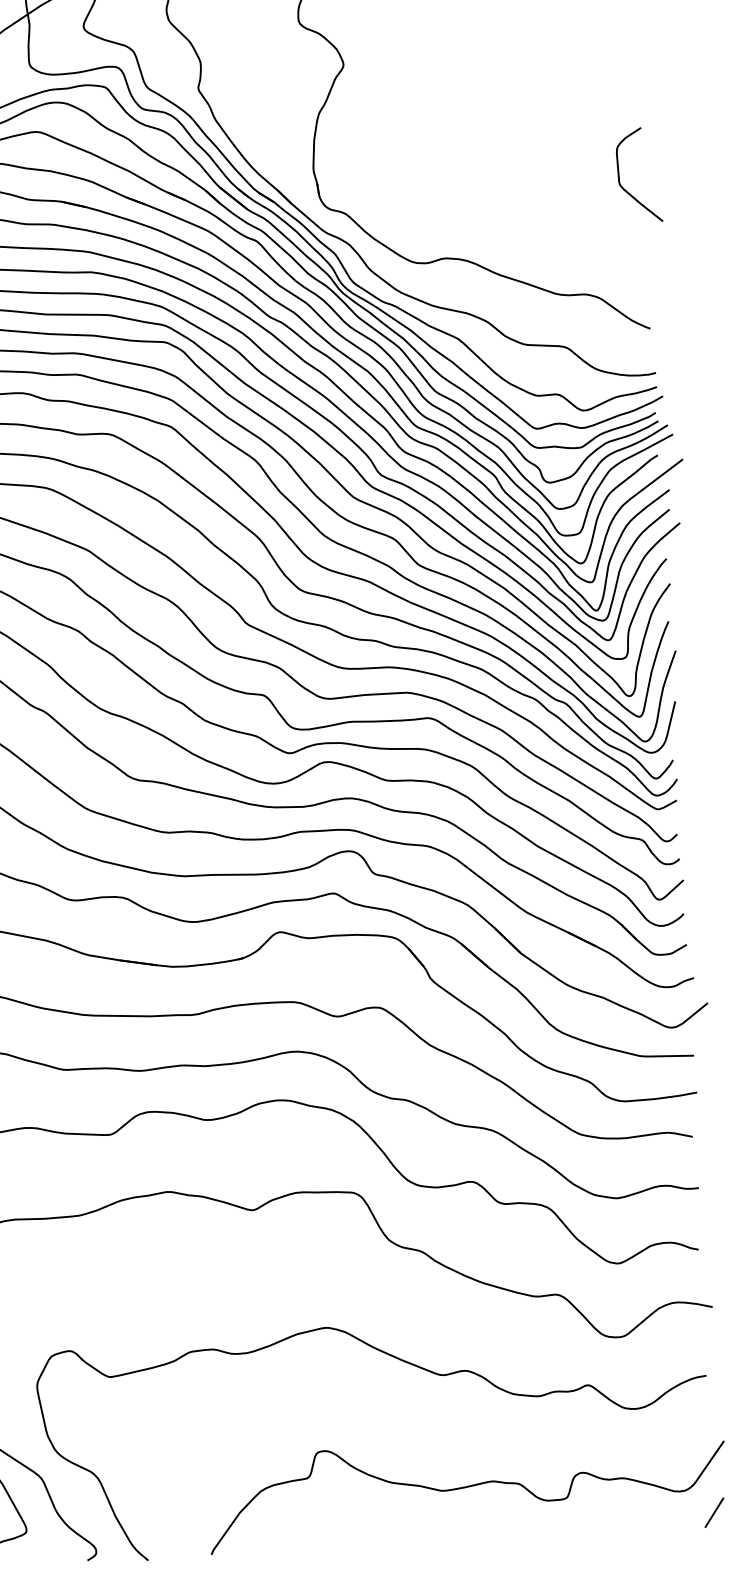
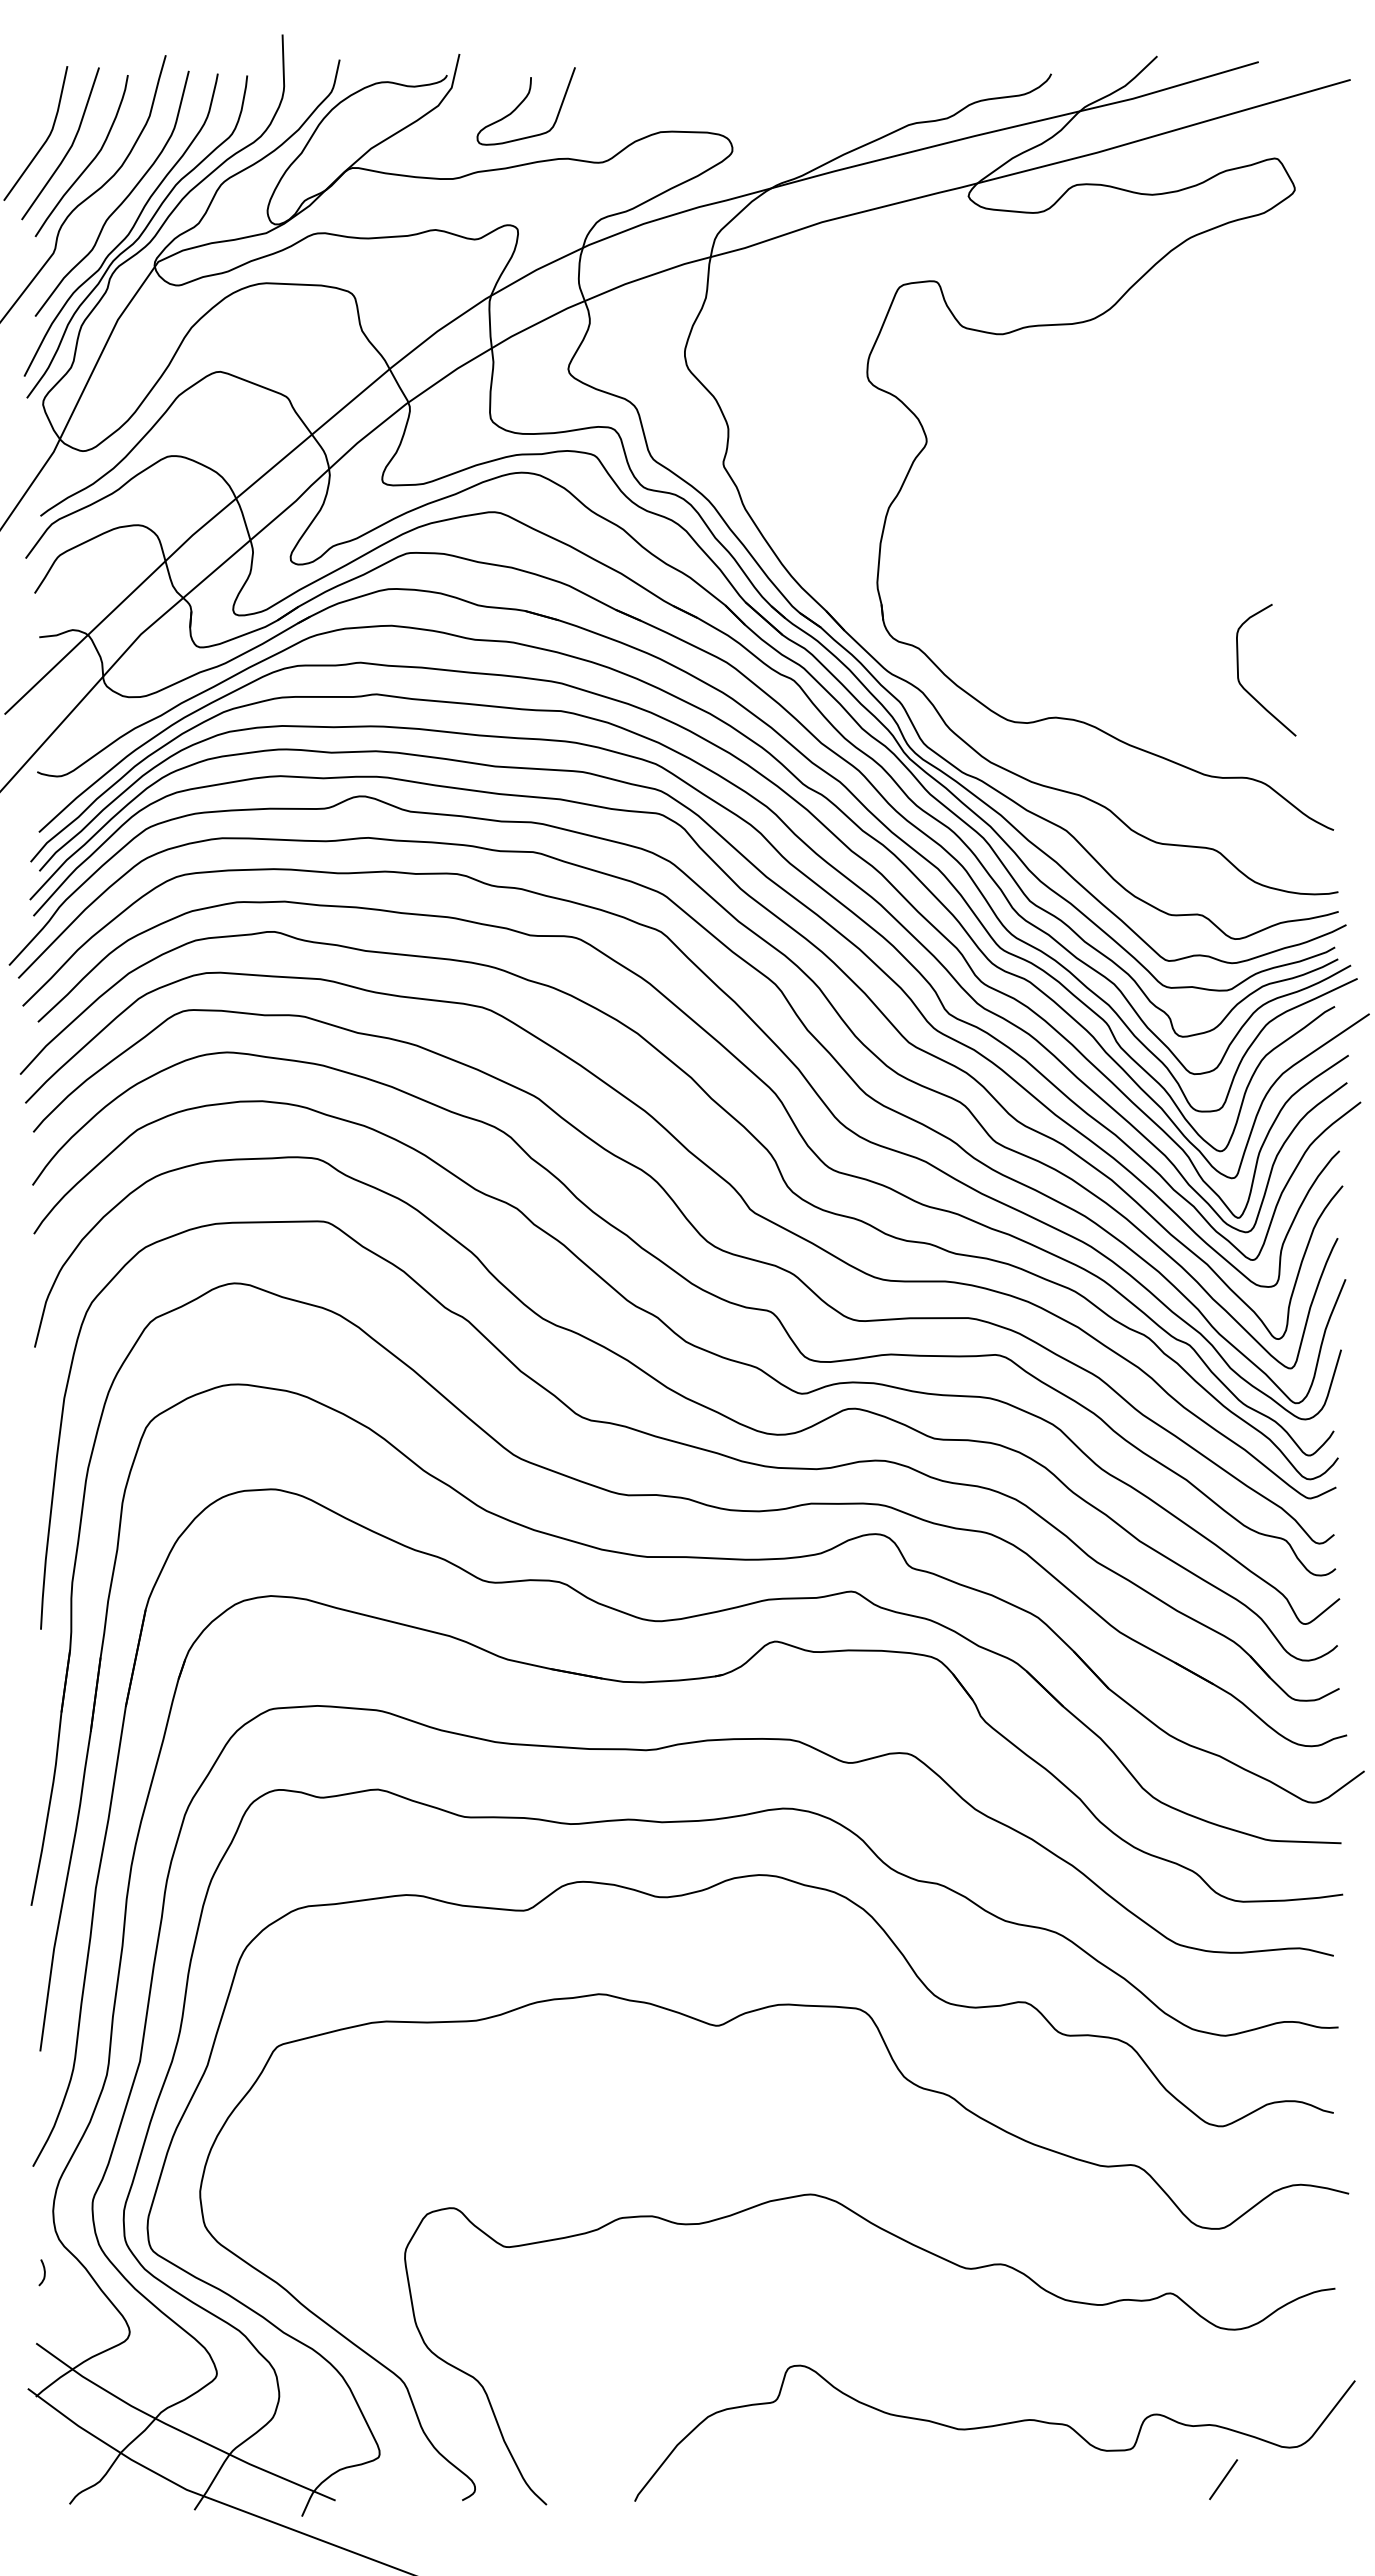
curve: (619, 175) -> (1238, 669), moved
line: (714, 1512) -> (1223, 2479), moved

